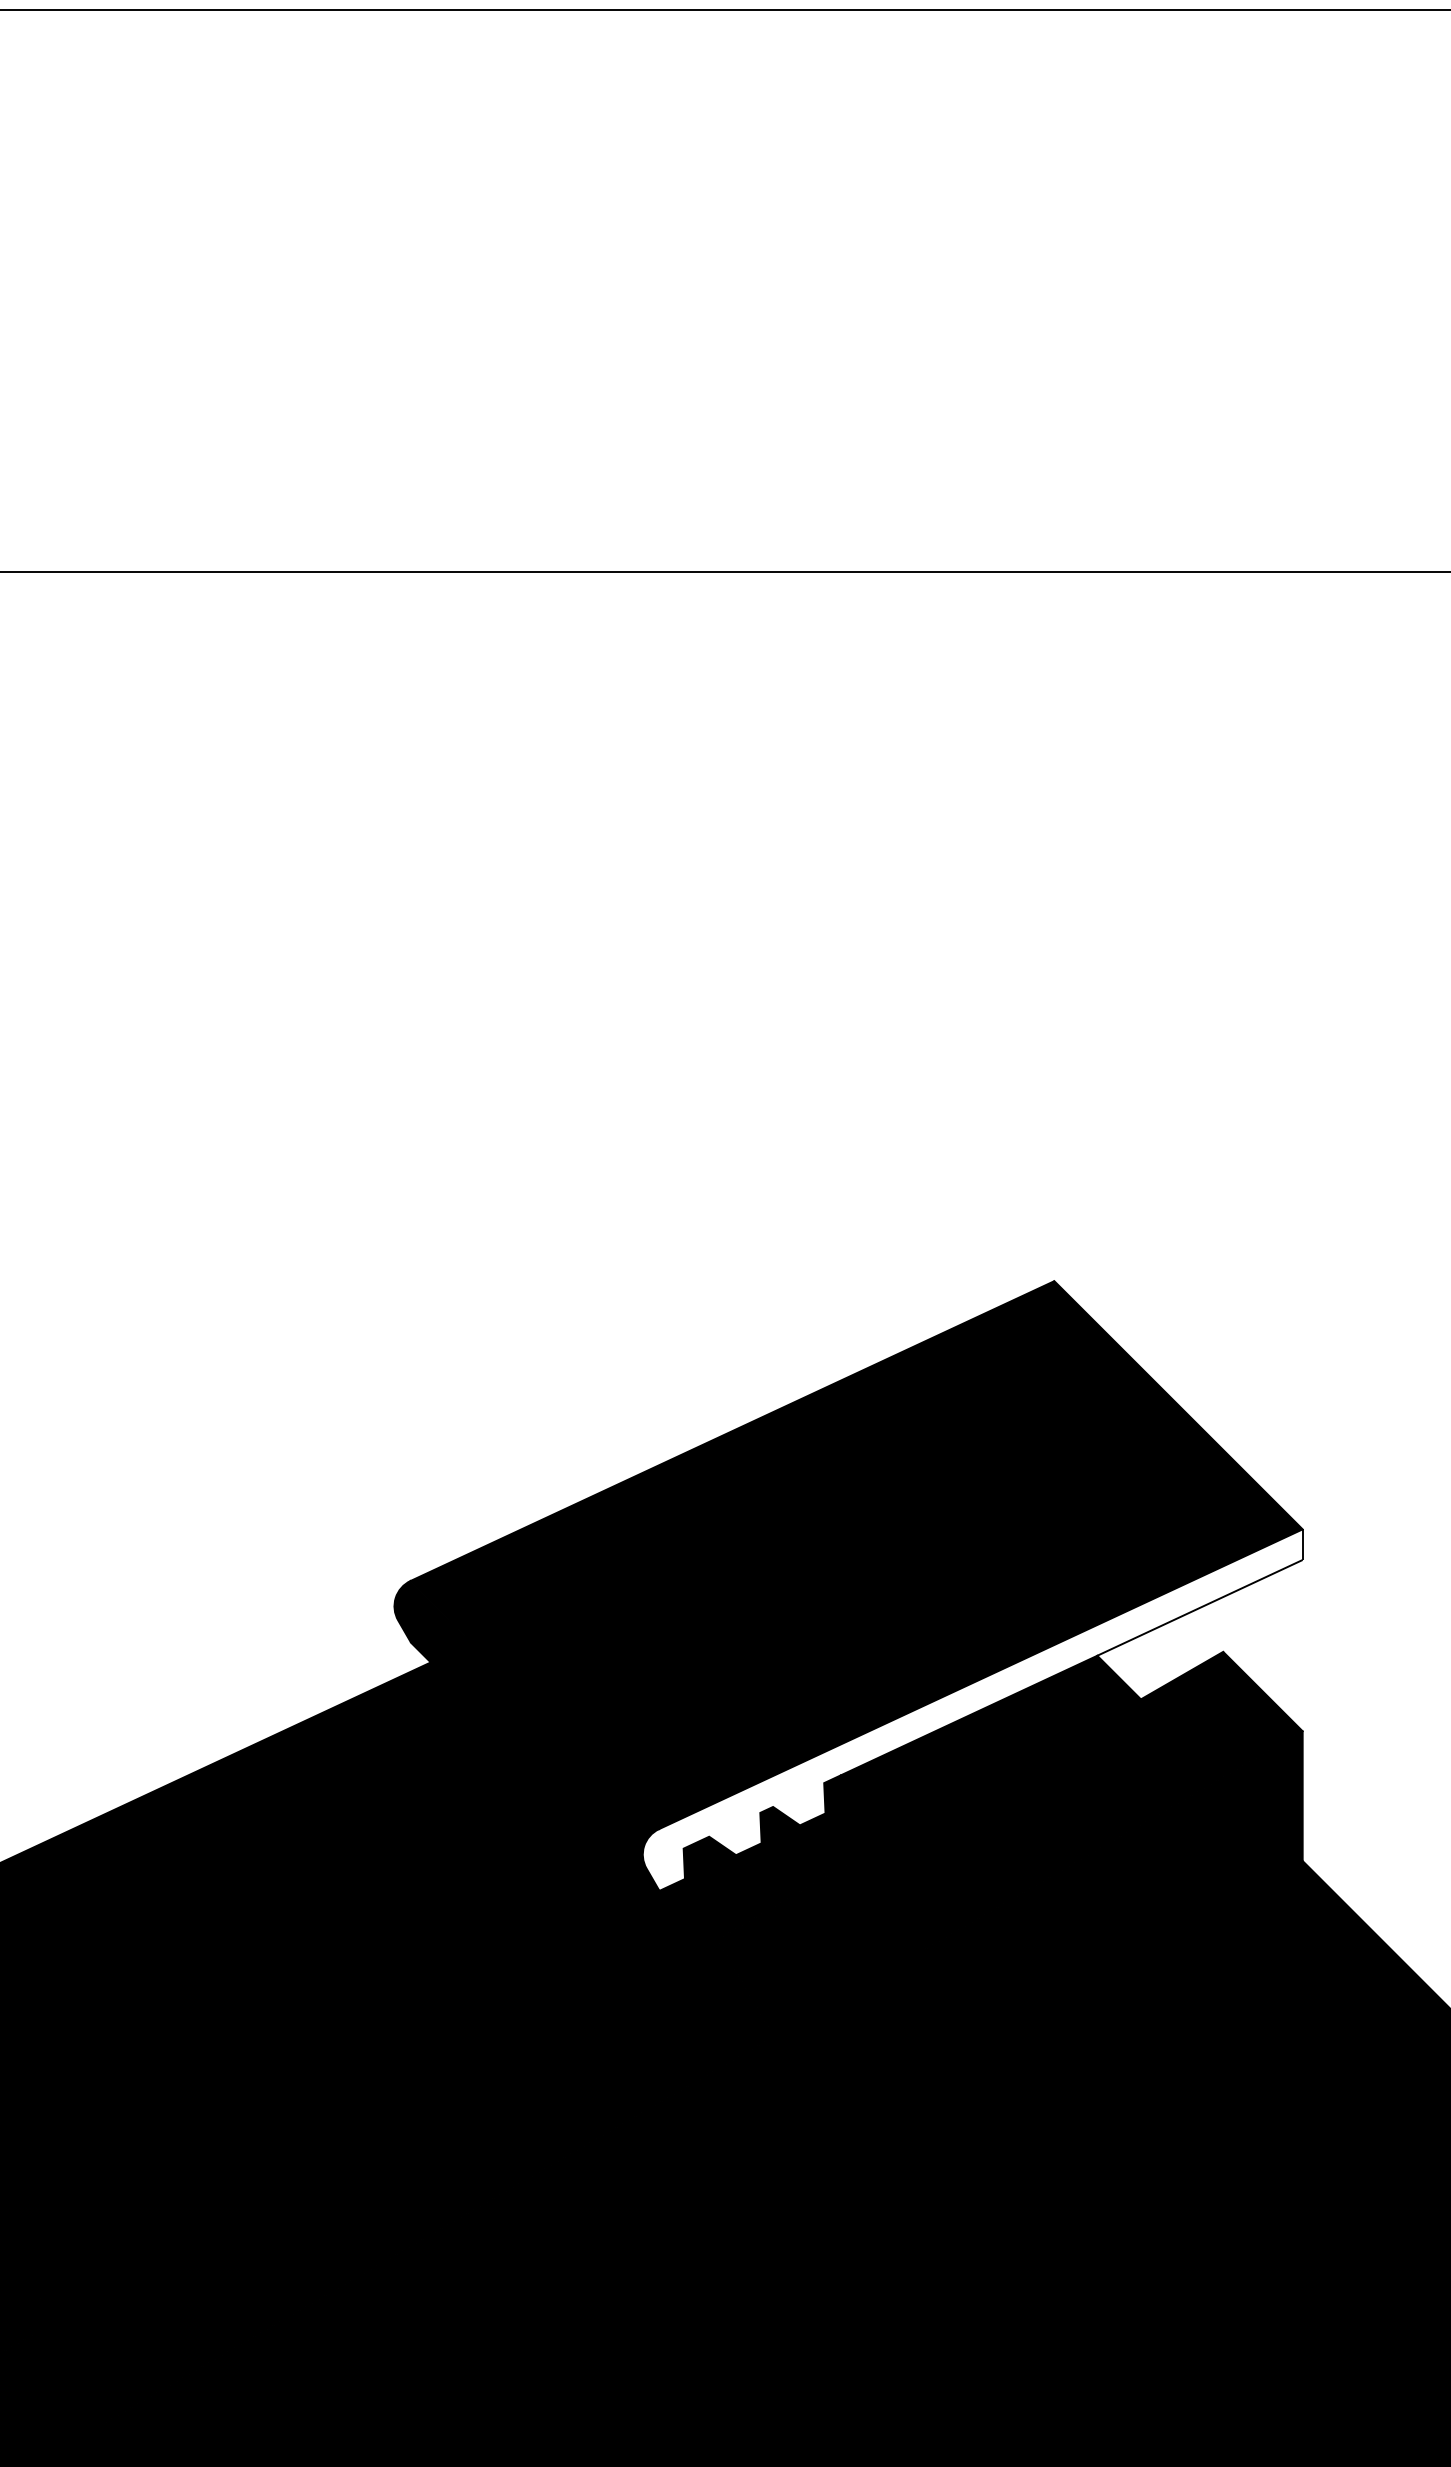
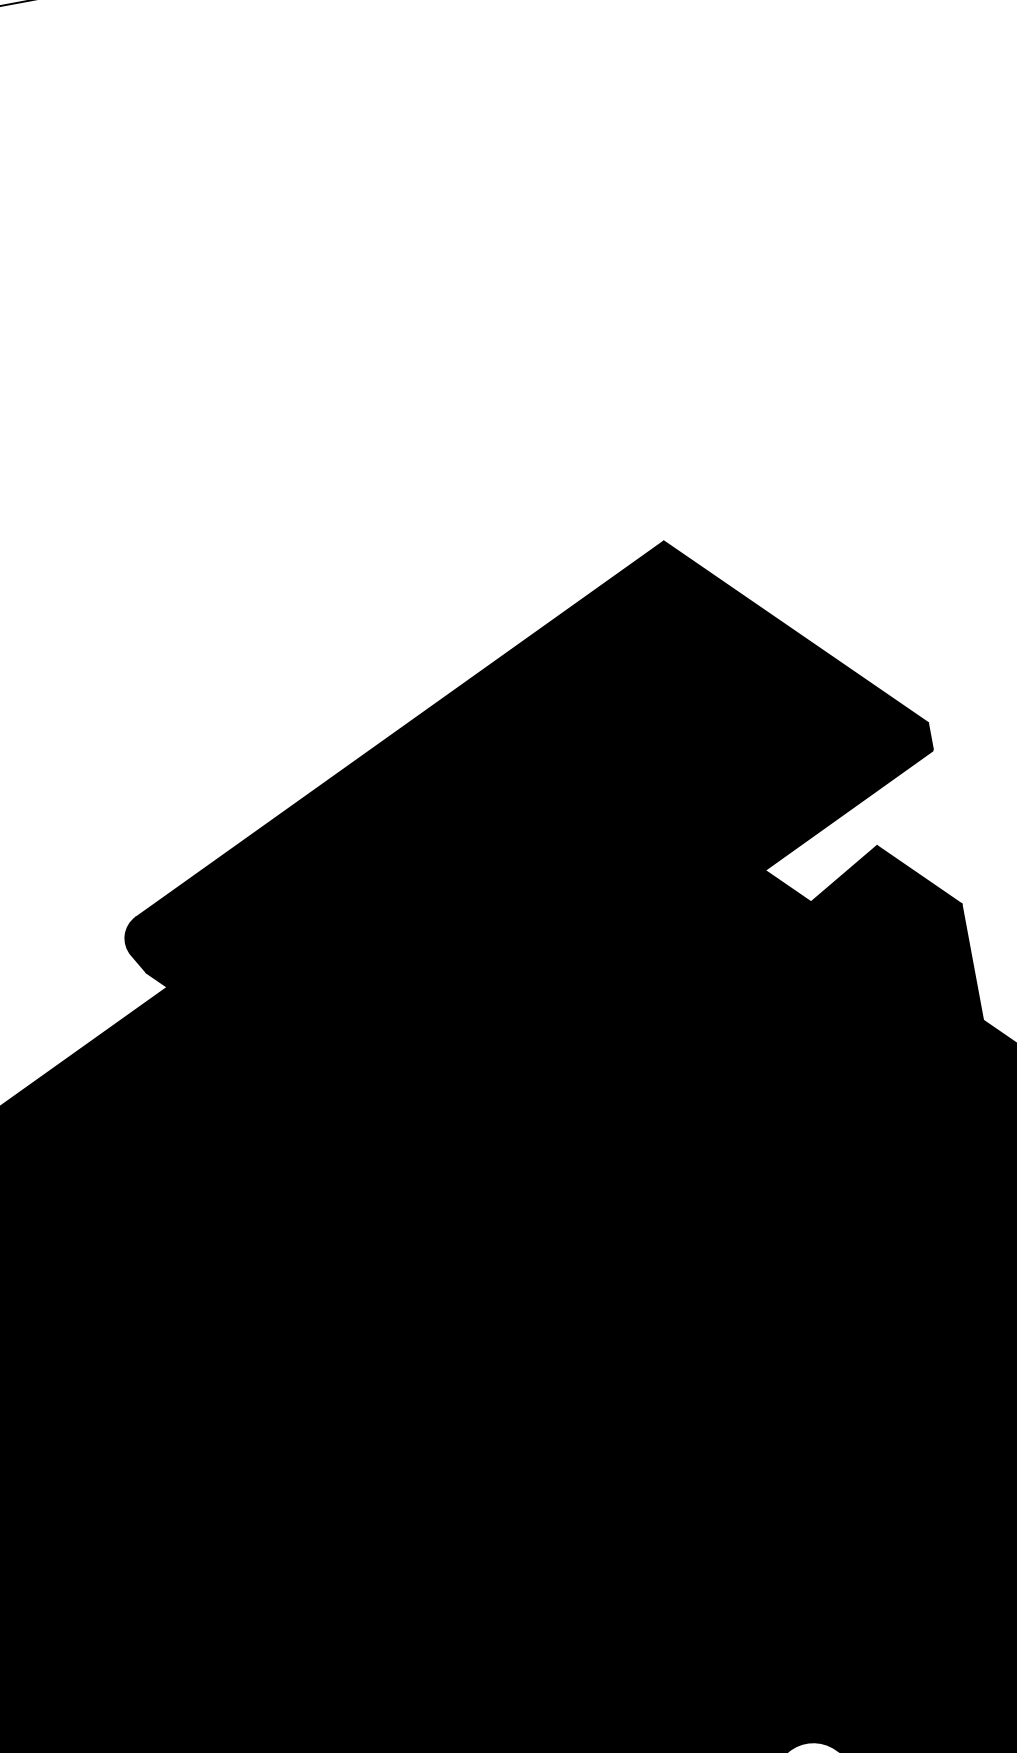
fill: (972, 1709) -> (661, 939), added

